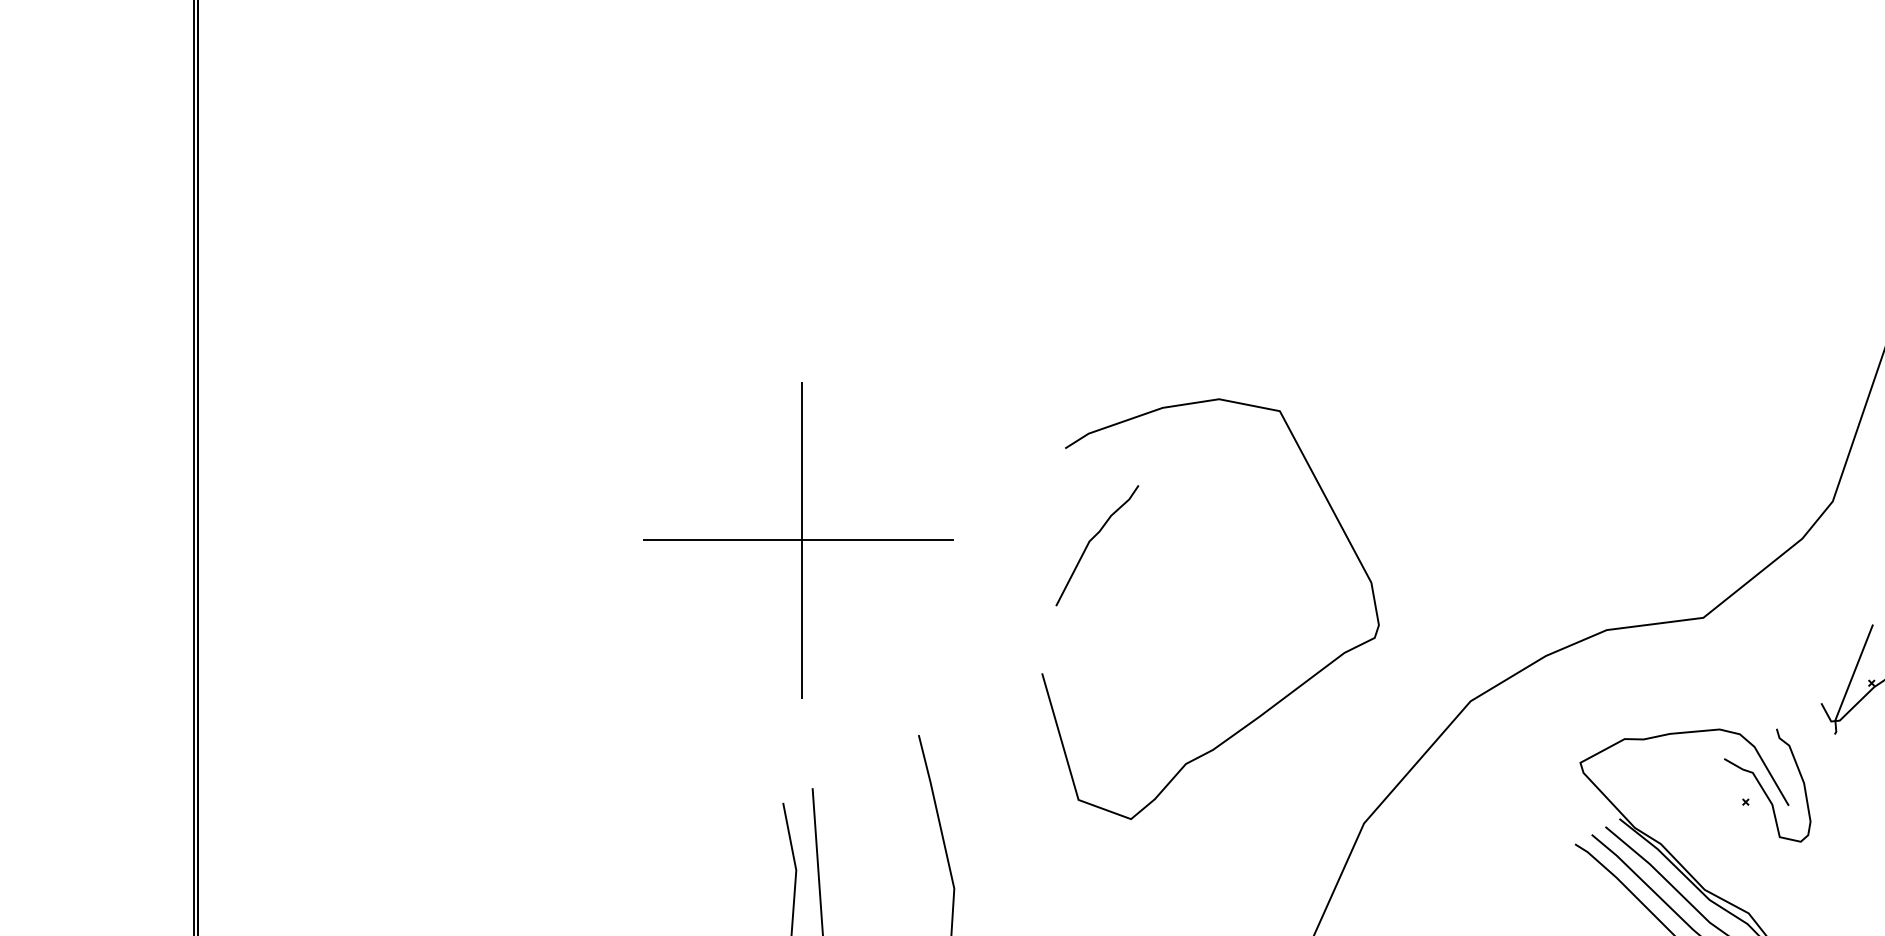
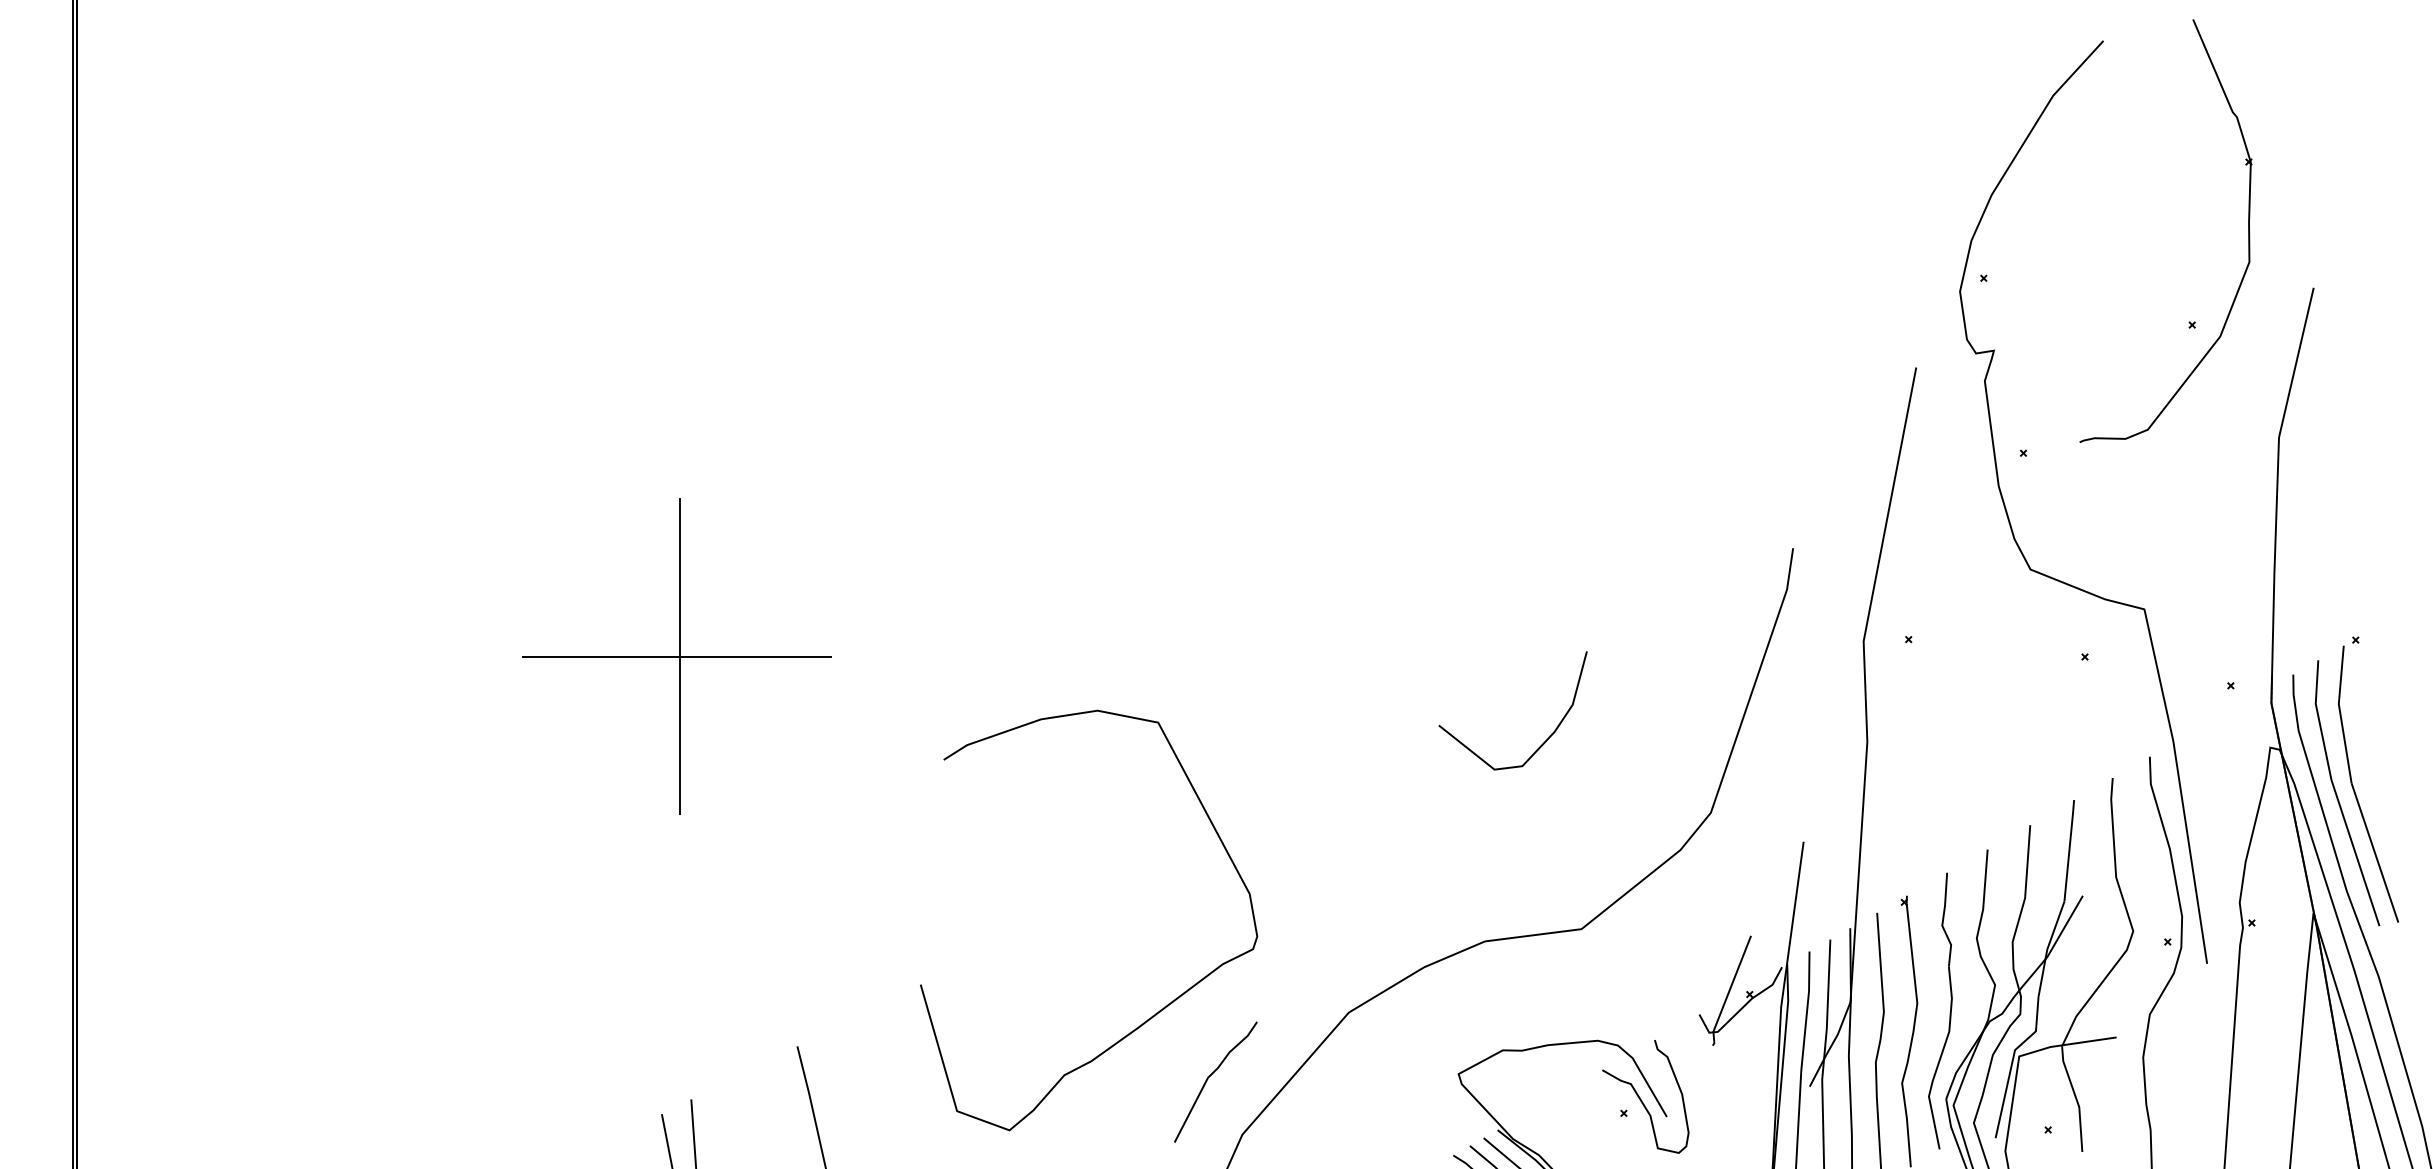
curve: (1666, 430) -> (1544, 741), added
part: (797, 540) -> (676, 656), moved
curve: (1091, 540) -> (1210, 1076), moved

